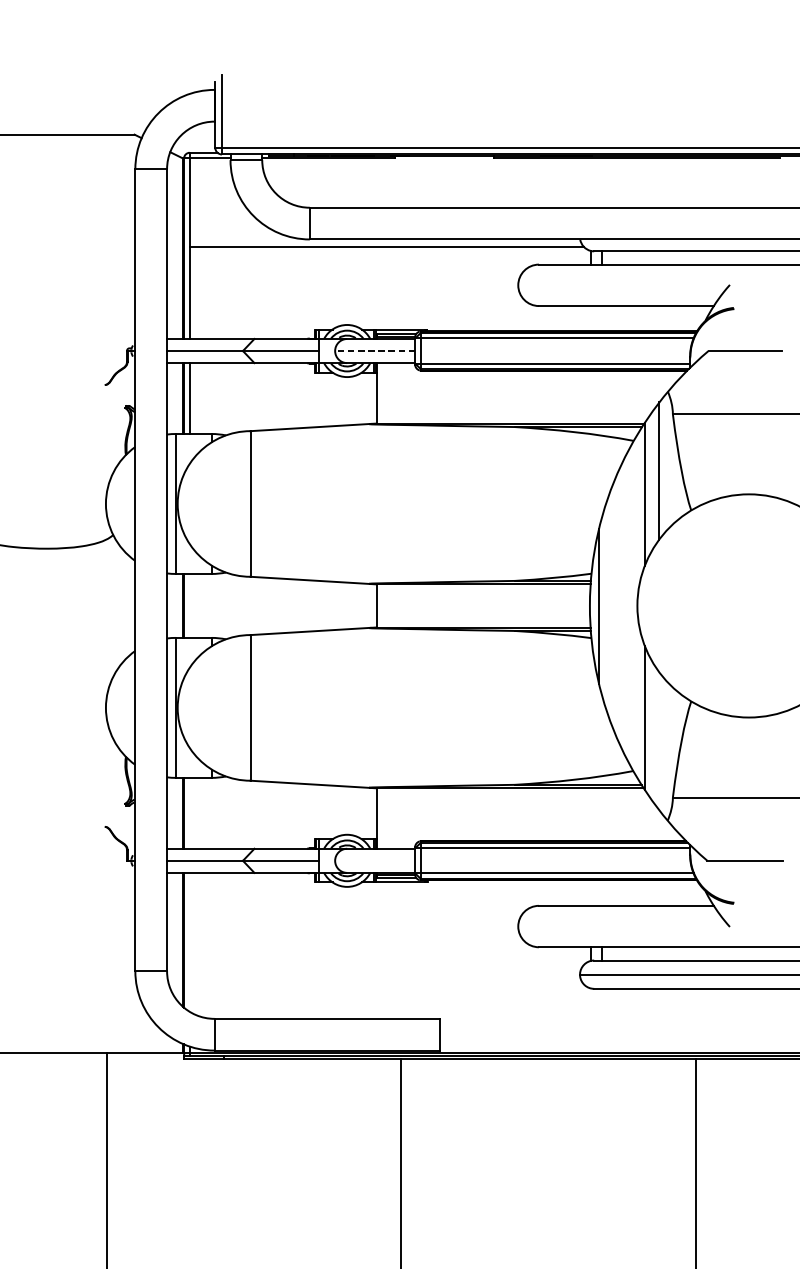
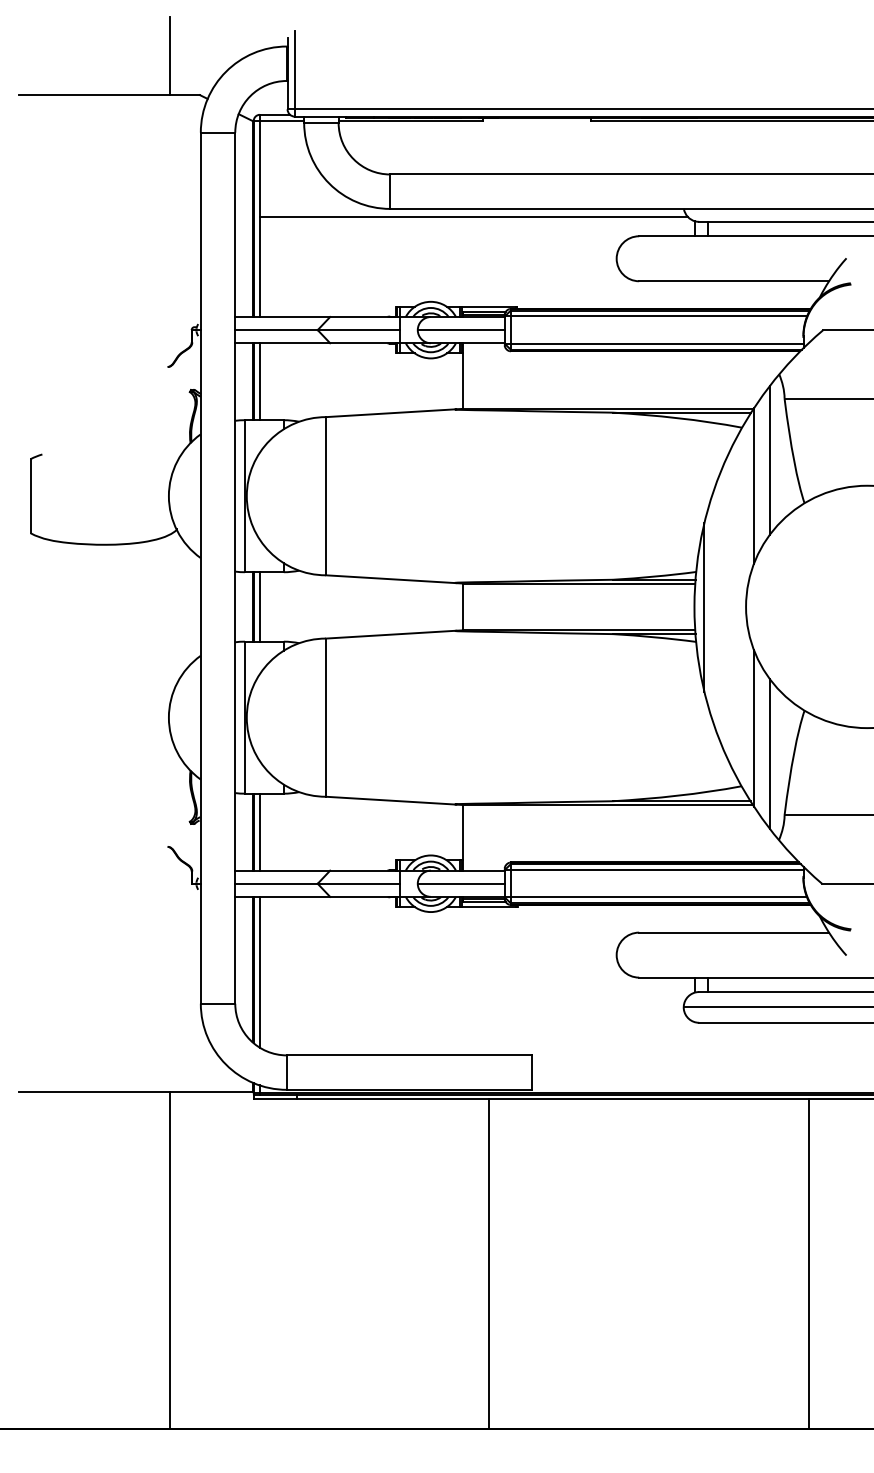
line: (106, 98) -> (169, 55), added
line: (374, 351) -> (460, 330), dashed -> solid
line: (189, 605) -> (259, 606), added
line: (658, 740) -> (769, 753), added
line: (189, 812) -> (259, 831), added
line: (374, 860) -> (460, 883), added
line: (189, 941) -> (259, 971), added

